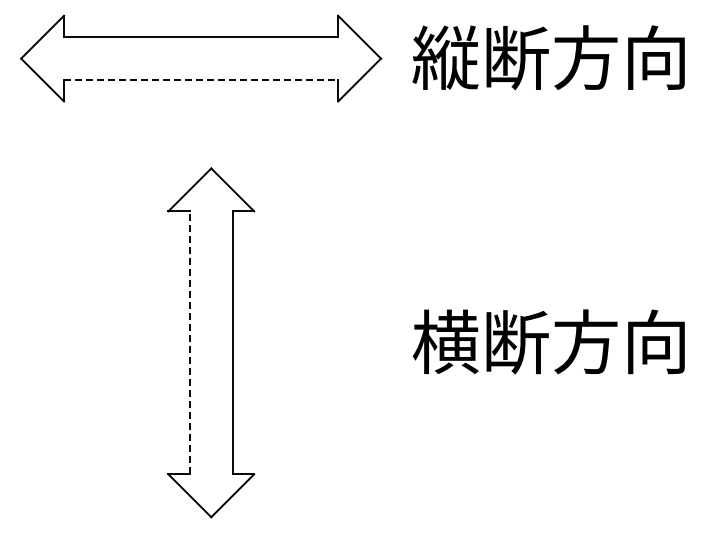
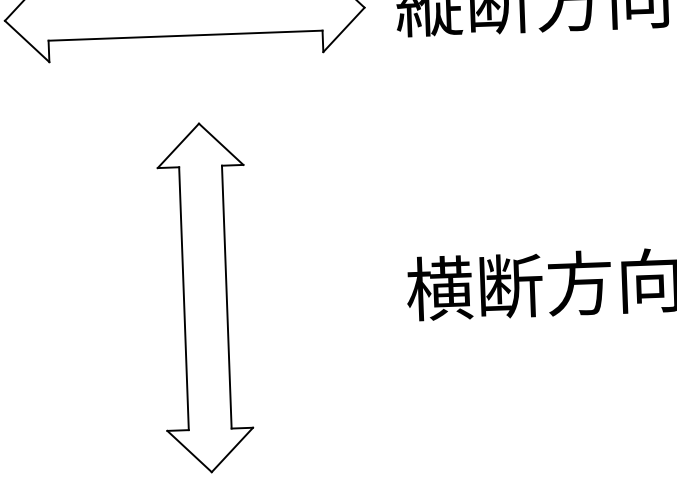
line: (201, 80) -> (185, 36), dashed -> solid
line: (189, 342) -> (183, 298), dashed -> solid

